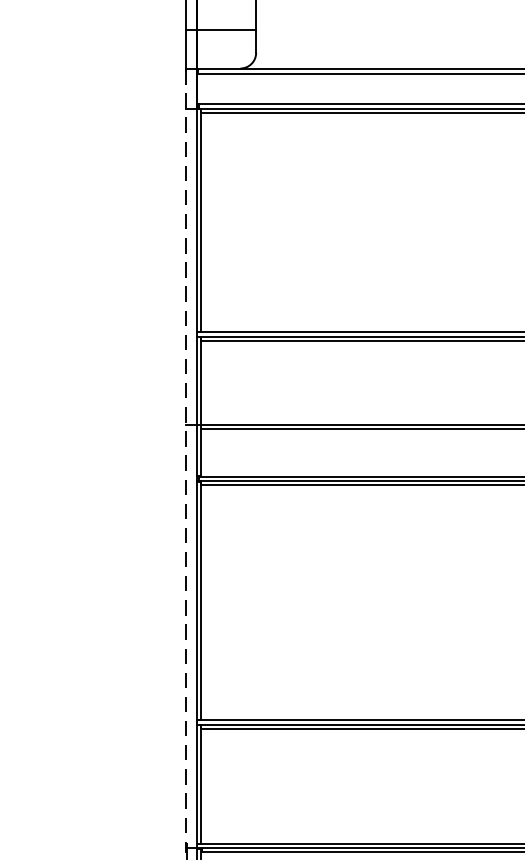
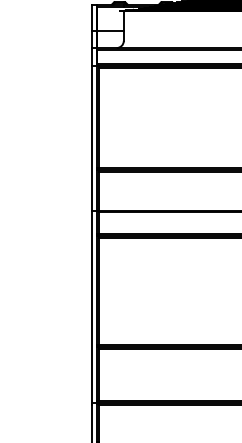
line: (185, 457) -> (91, 225), dashed -> solid

